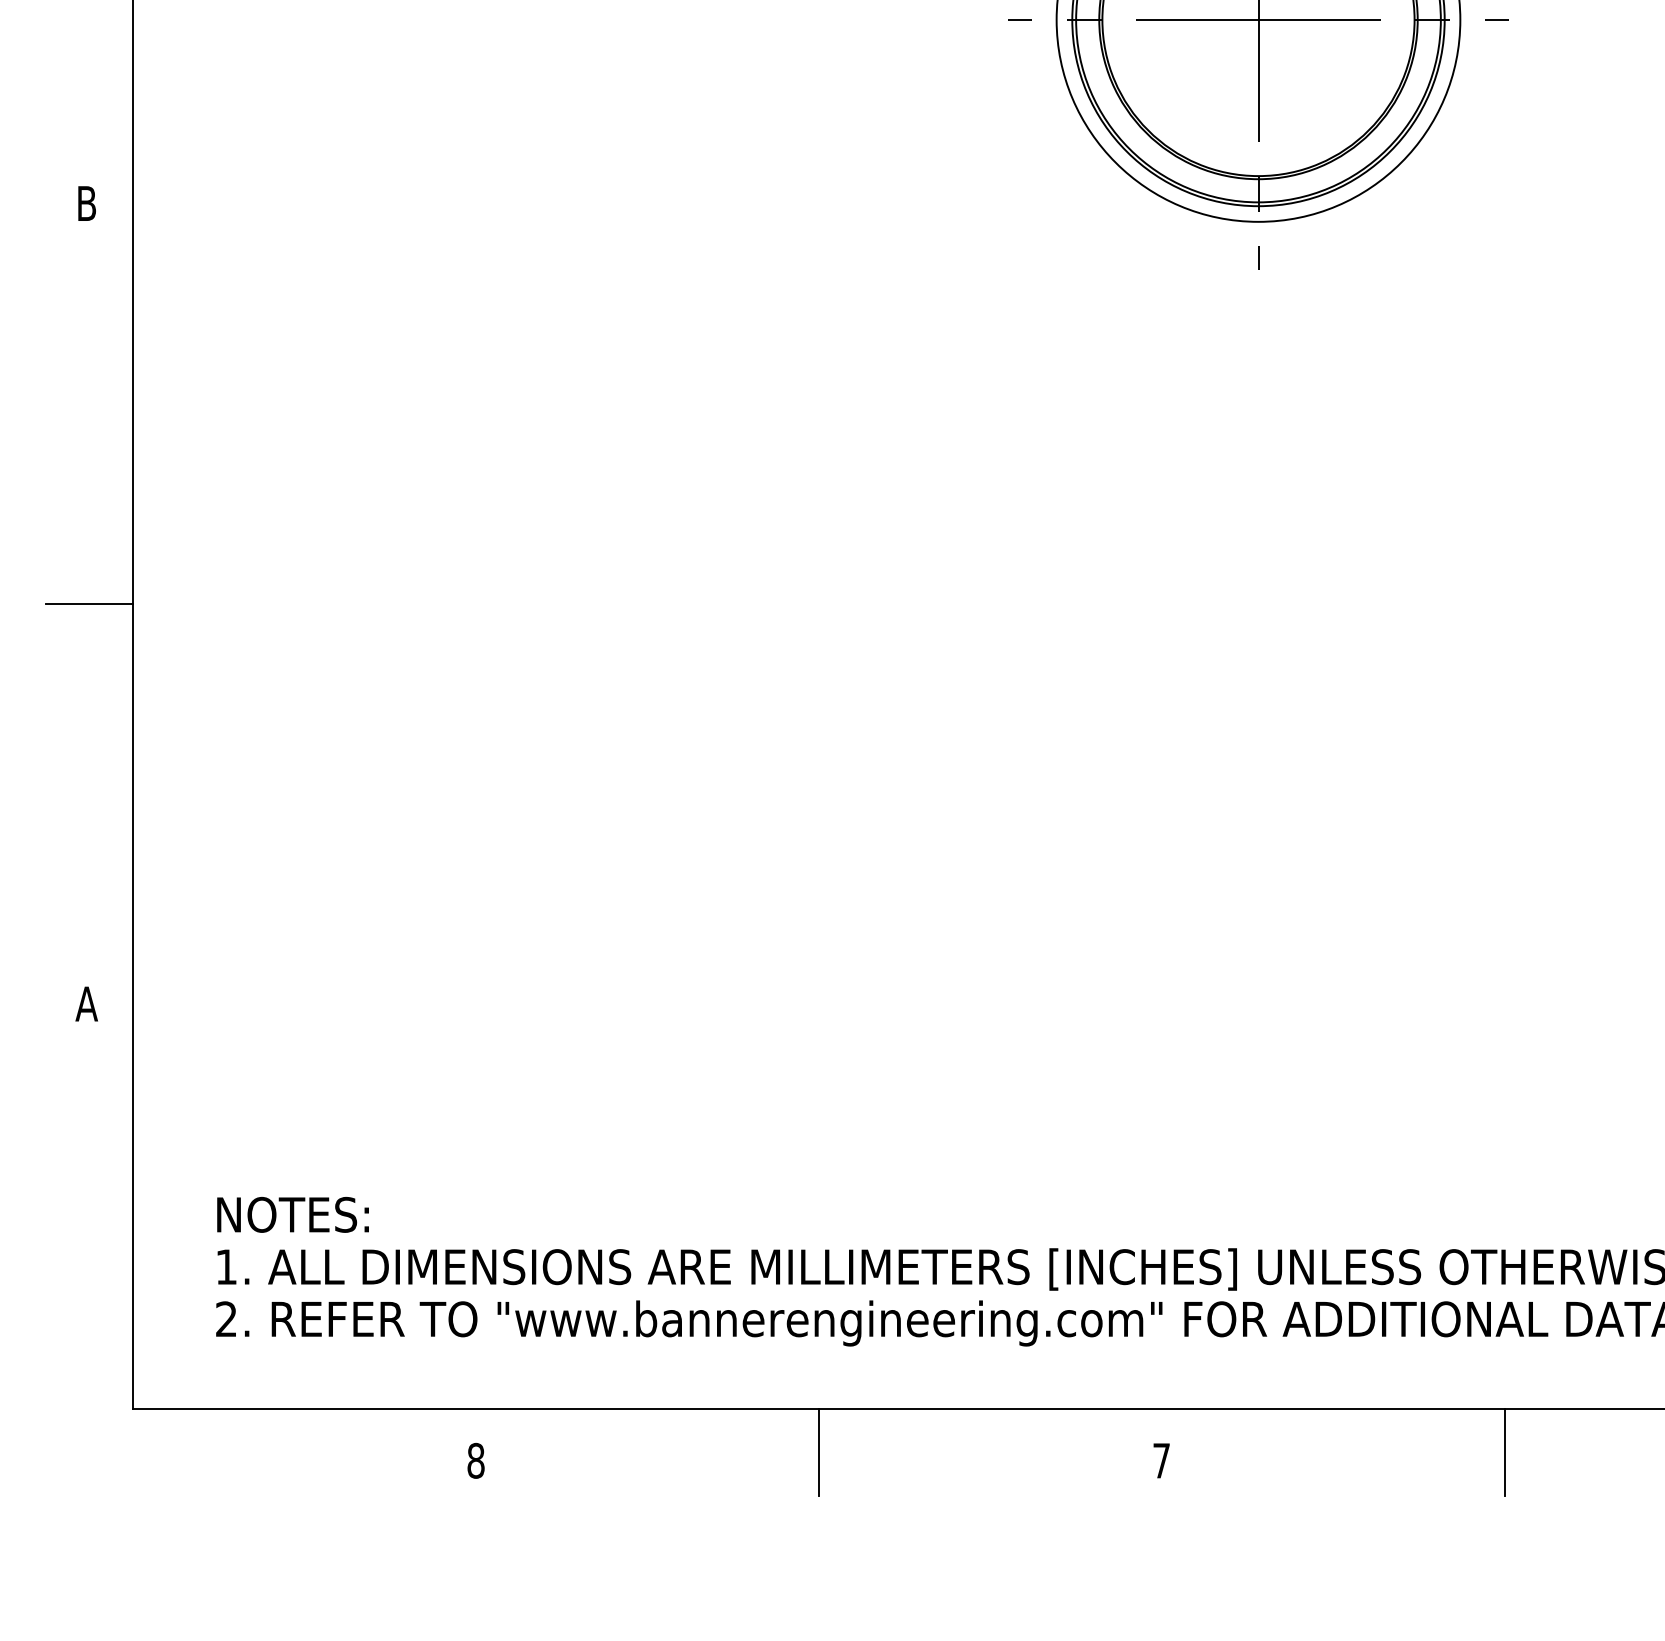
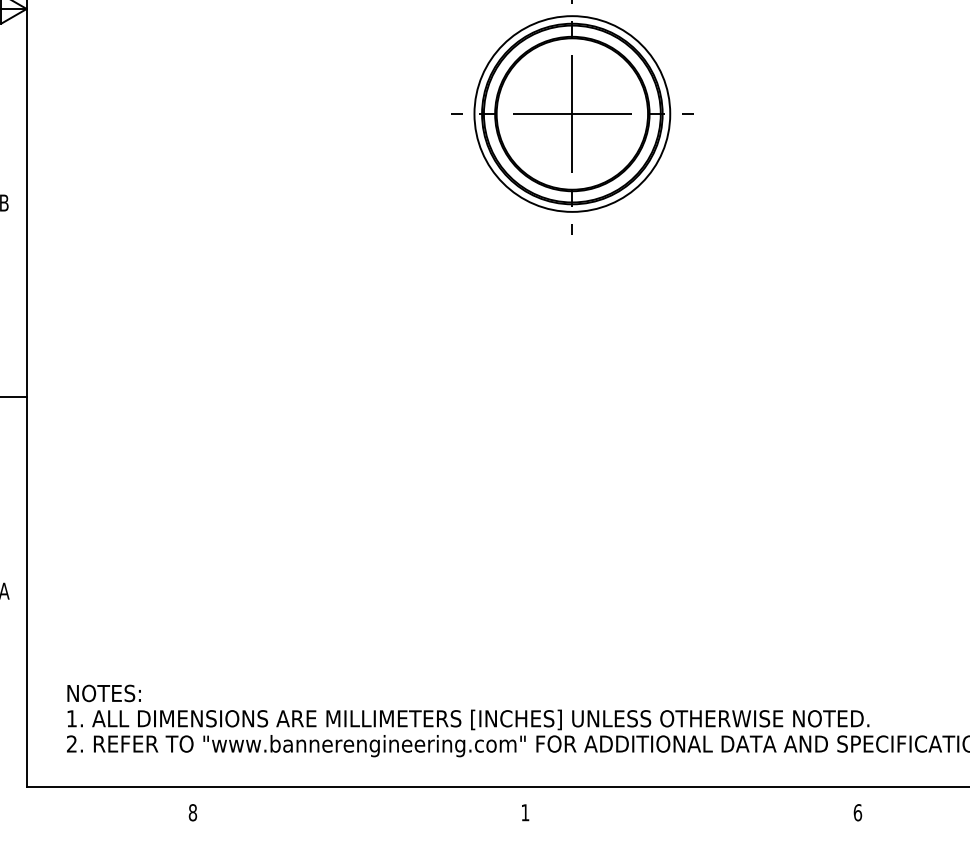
line: (819, 1452) -> (359, 808), removed
line: (1504, 1452) -> (691, 808), removed
text: (1161, 1460) -> (525, 812), 7 -> 1

